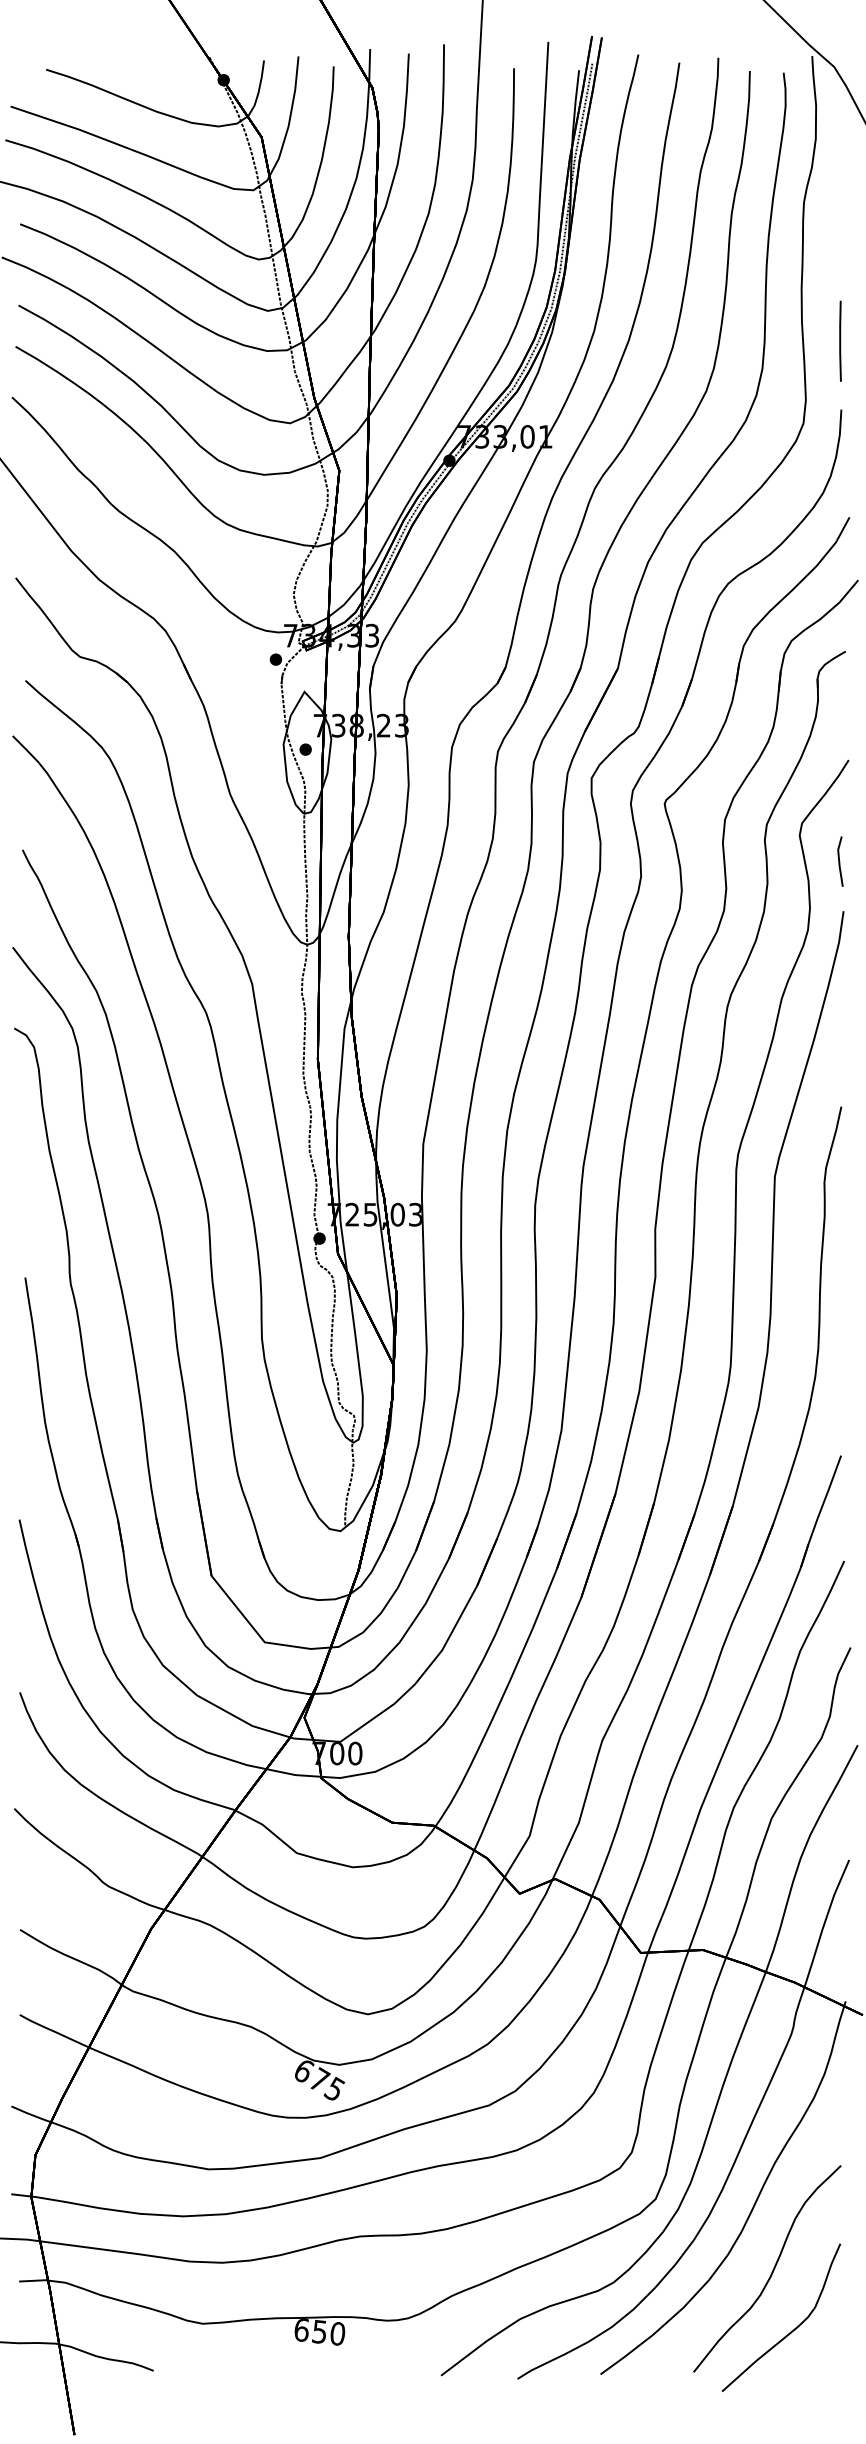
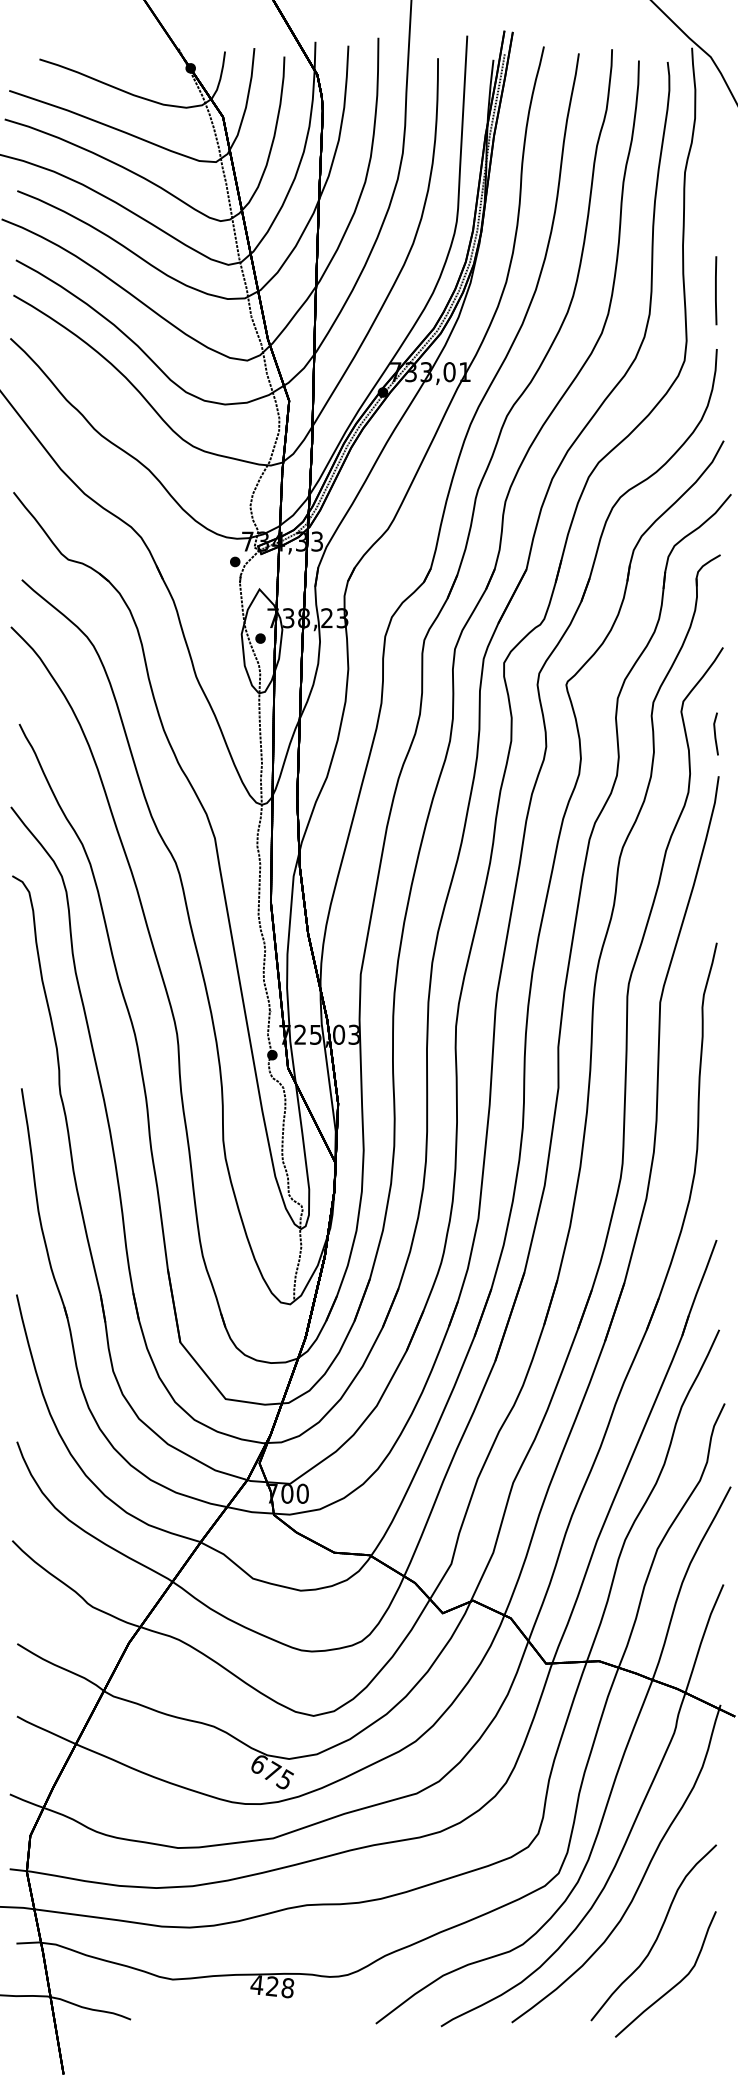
text: (319, 2331) -> (272, 1986), 650 -> 428

